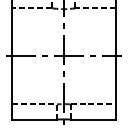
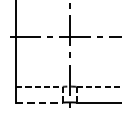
line: (34, 119) -> (39, 102), solid -> dashed

